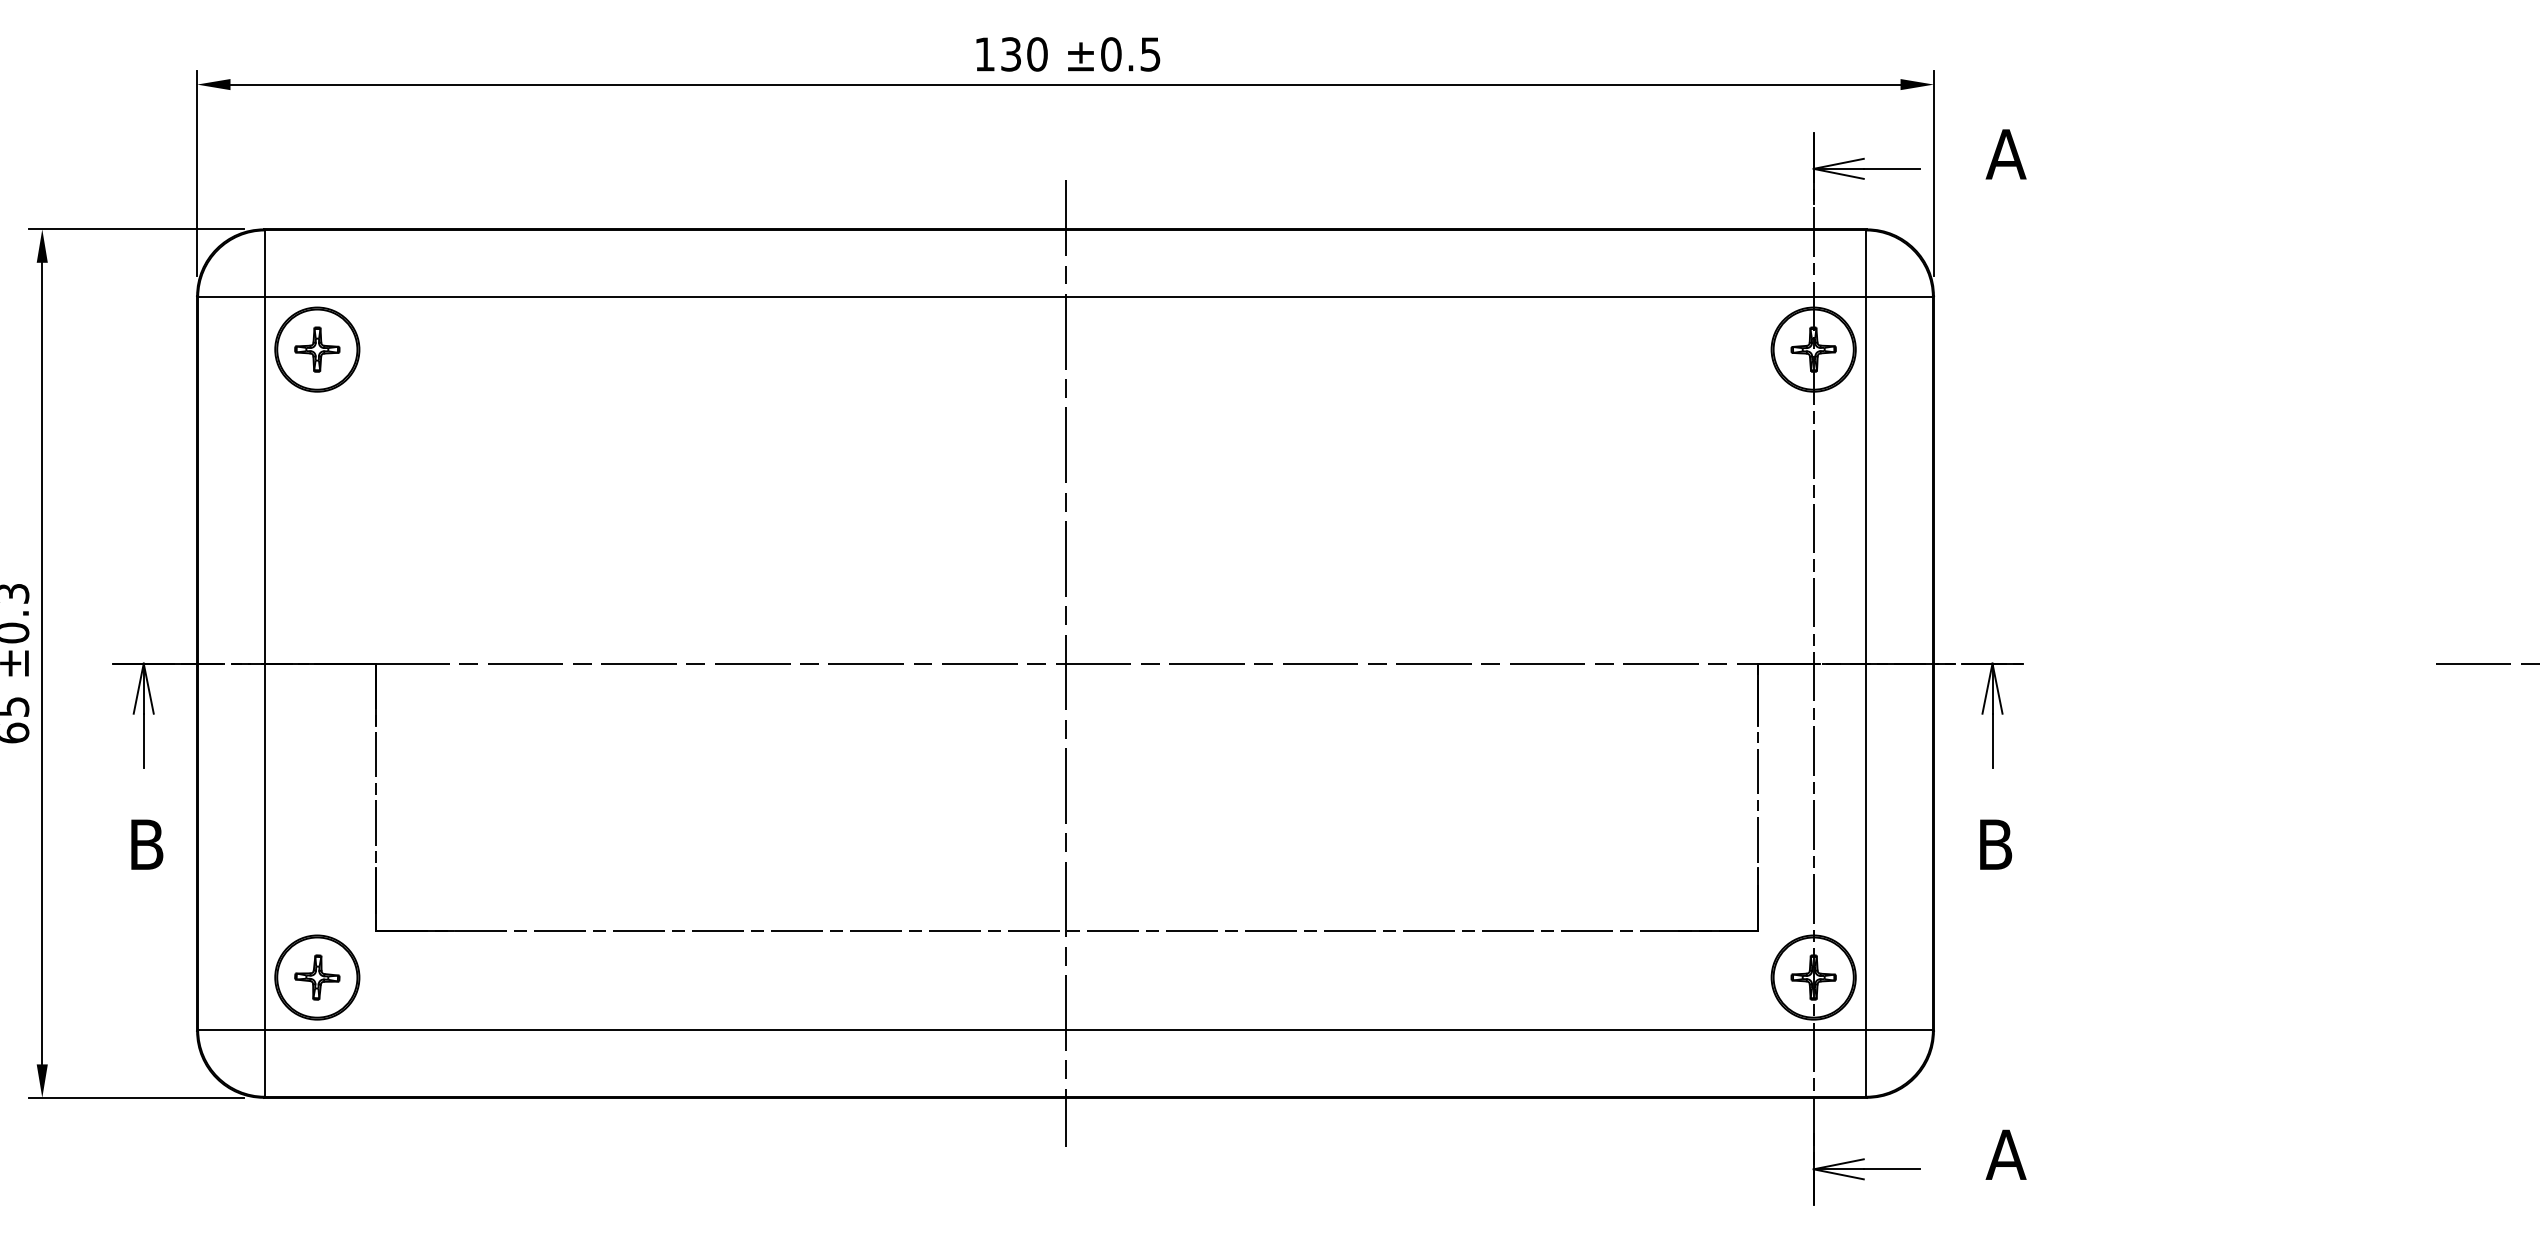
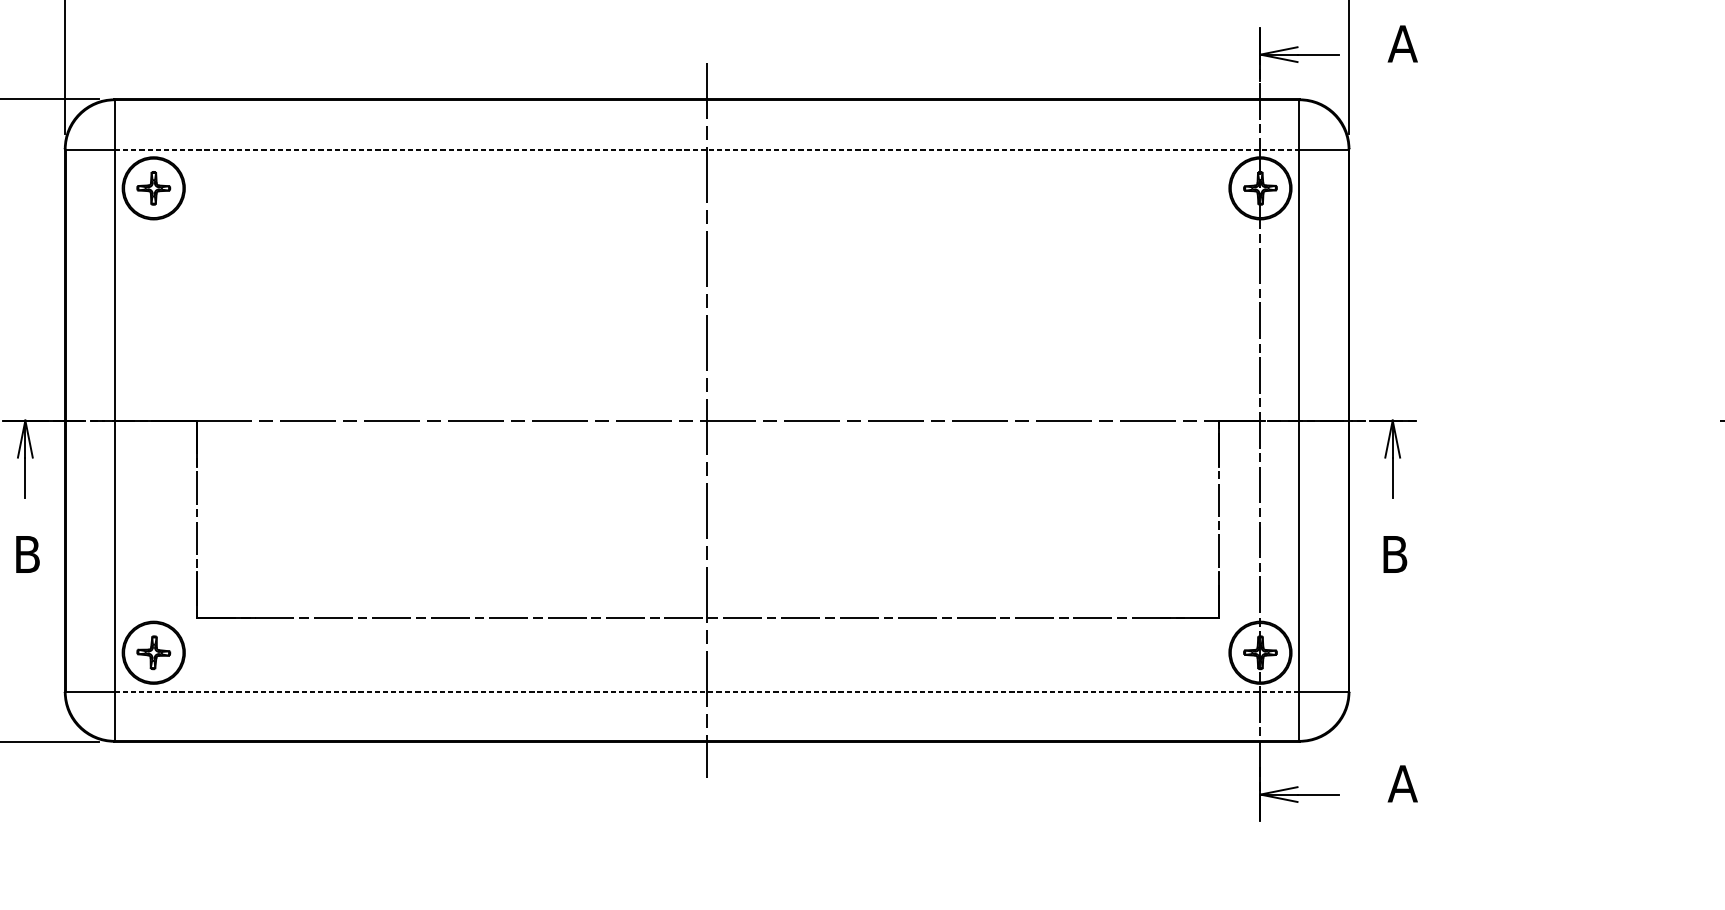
line: (1065, 297) -> (707, 149), solid -> dashed
line: (1065, 1030) -> (707, 691), solid -> dashed

